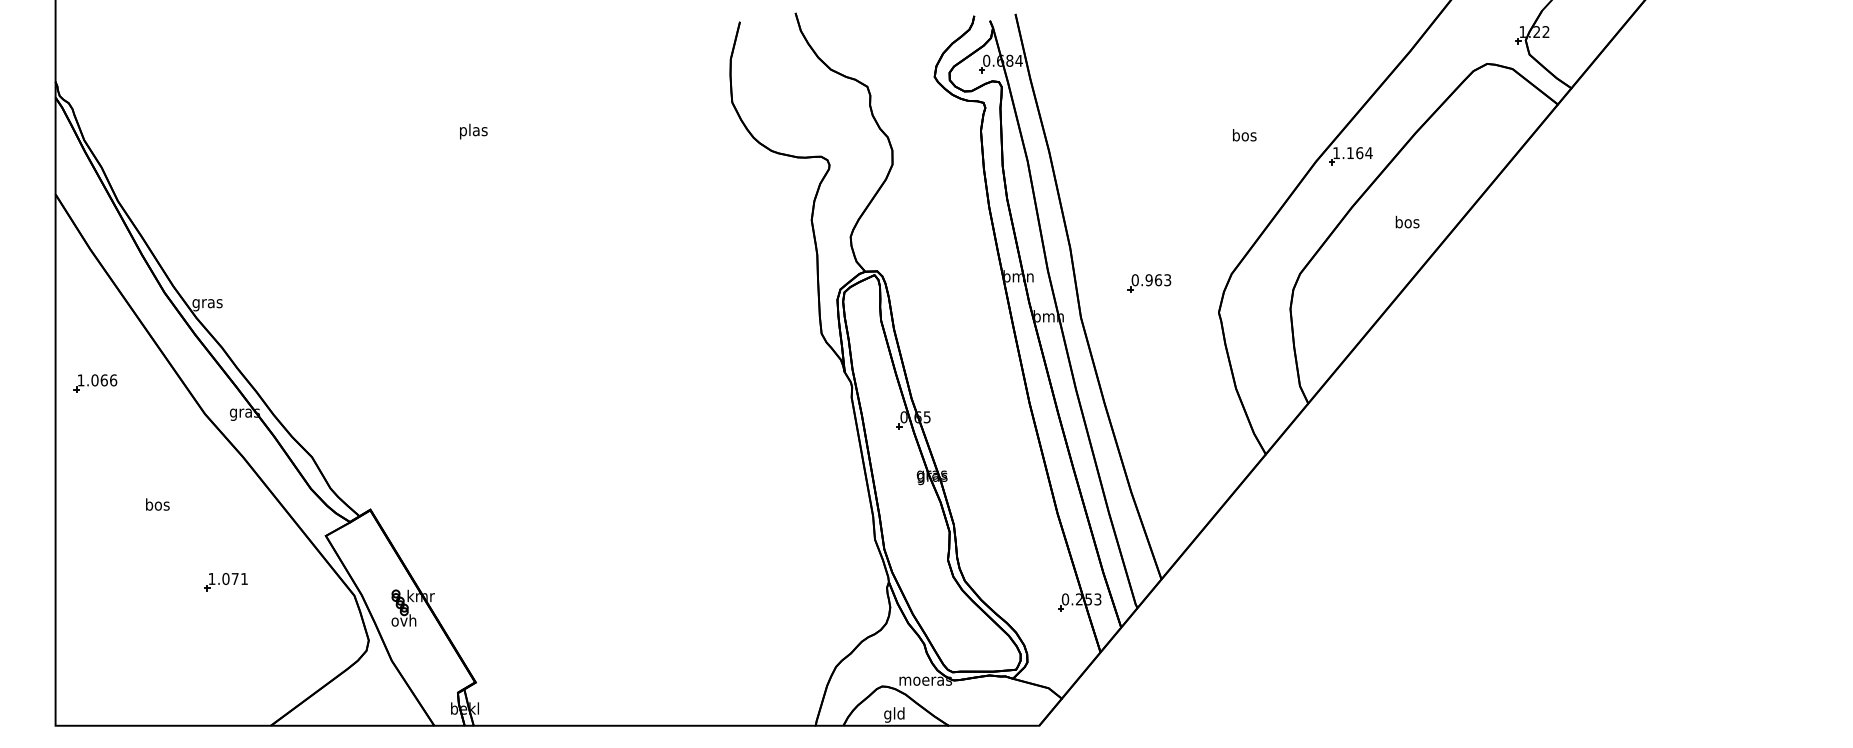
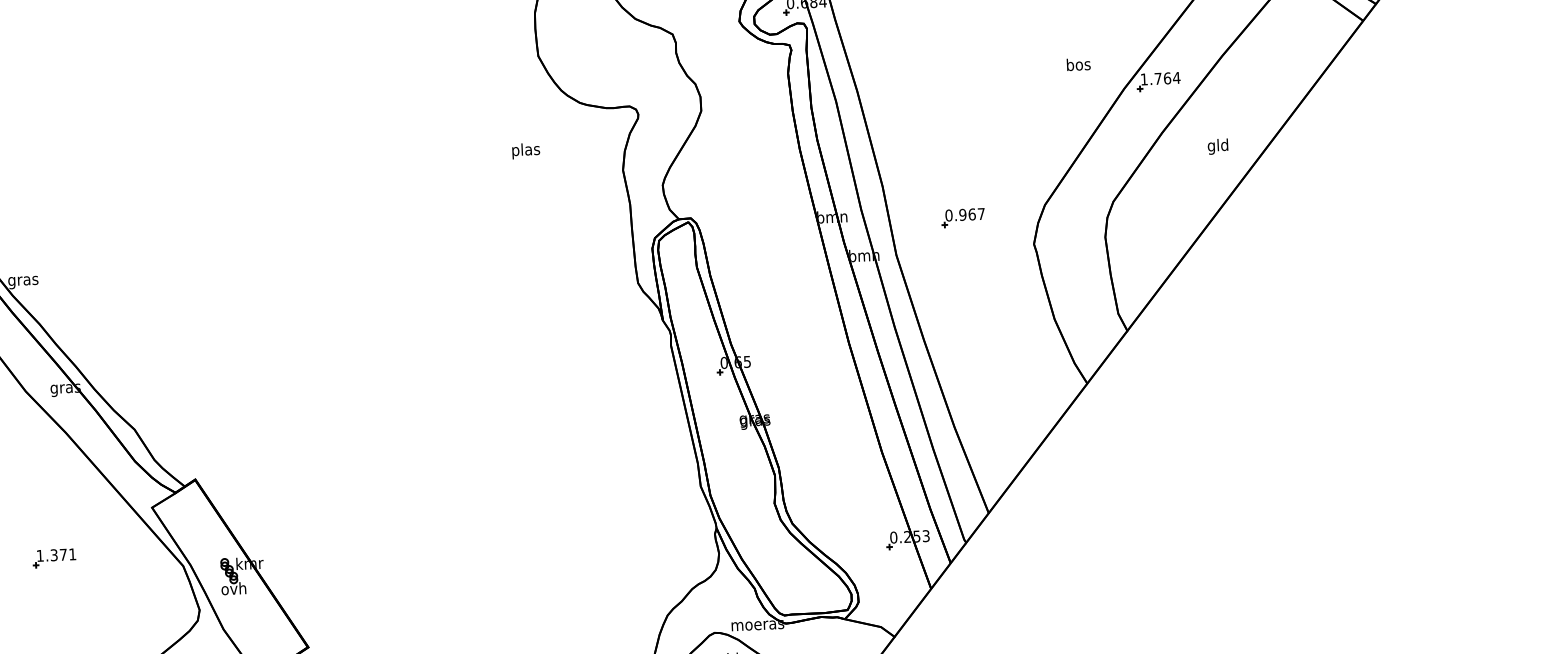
text: (473, 131) -> (525, 150), moved
text: (1244, 135) -> (1078, 64), moved
text: (1350, 152) -> (1158, 78), 1.164 -> 1.764
text: (1407, 223) -> (1218, 146), bos -> gld
text: (1167, 280) -> (981, 214), 0.963 -> 0.967
text: (225, 578) -> (53, 554), 1.071 -> 1.371

